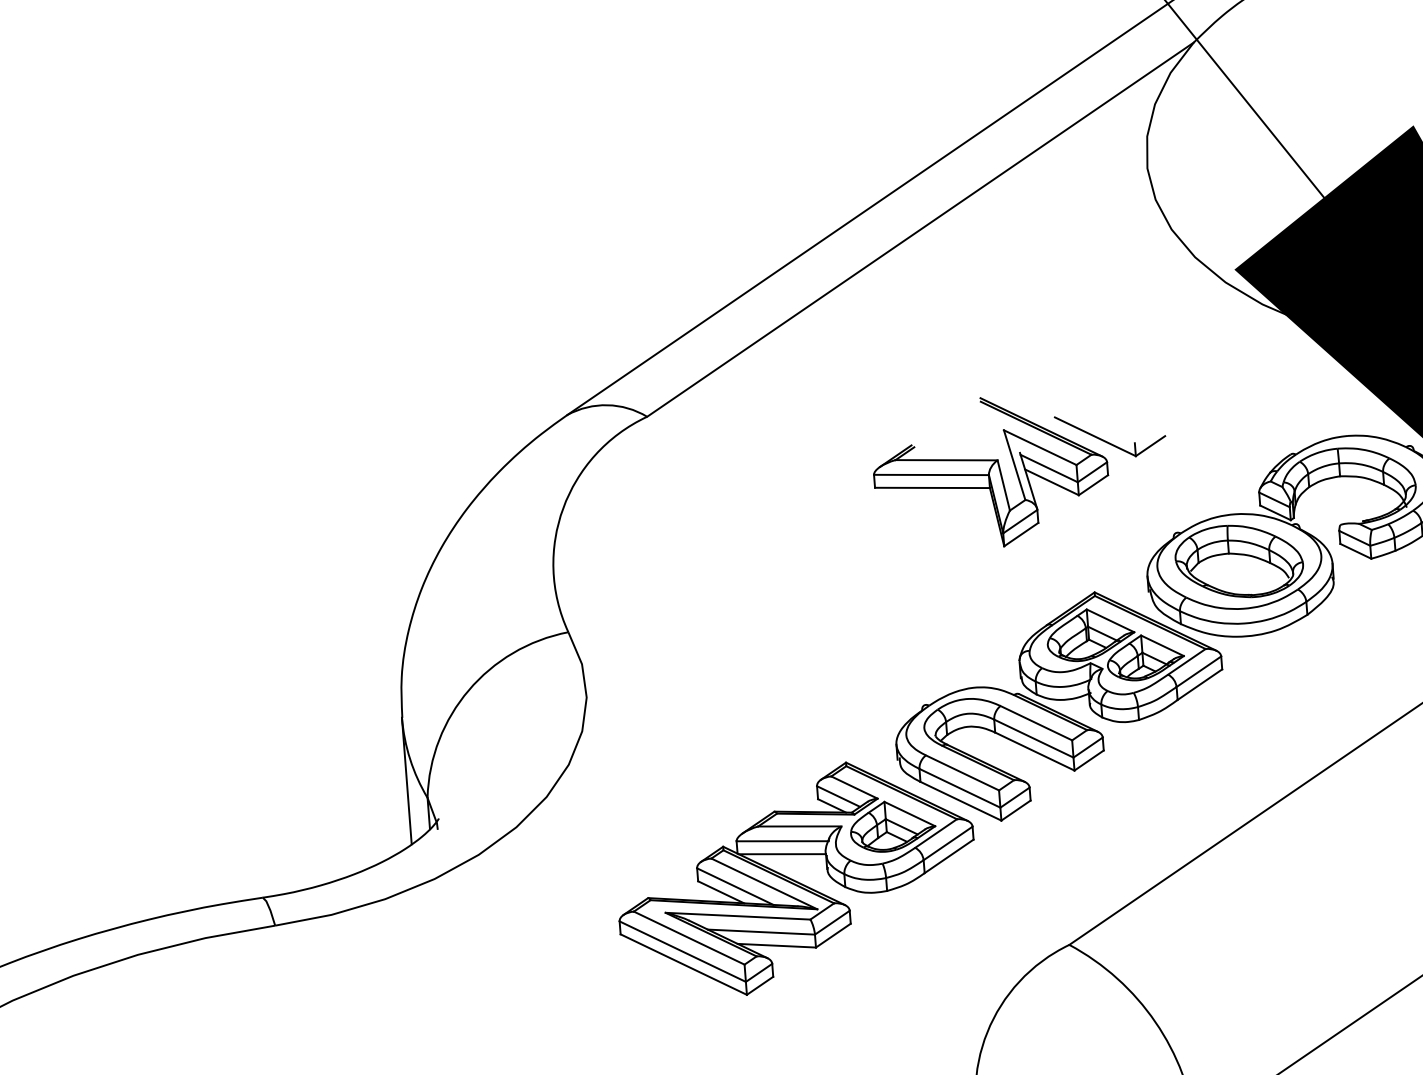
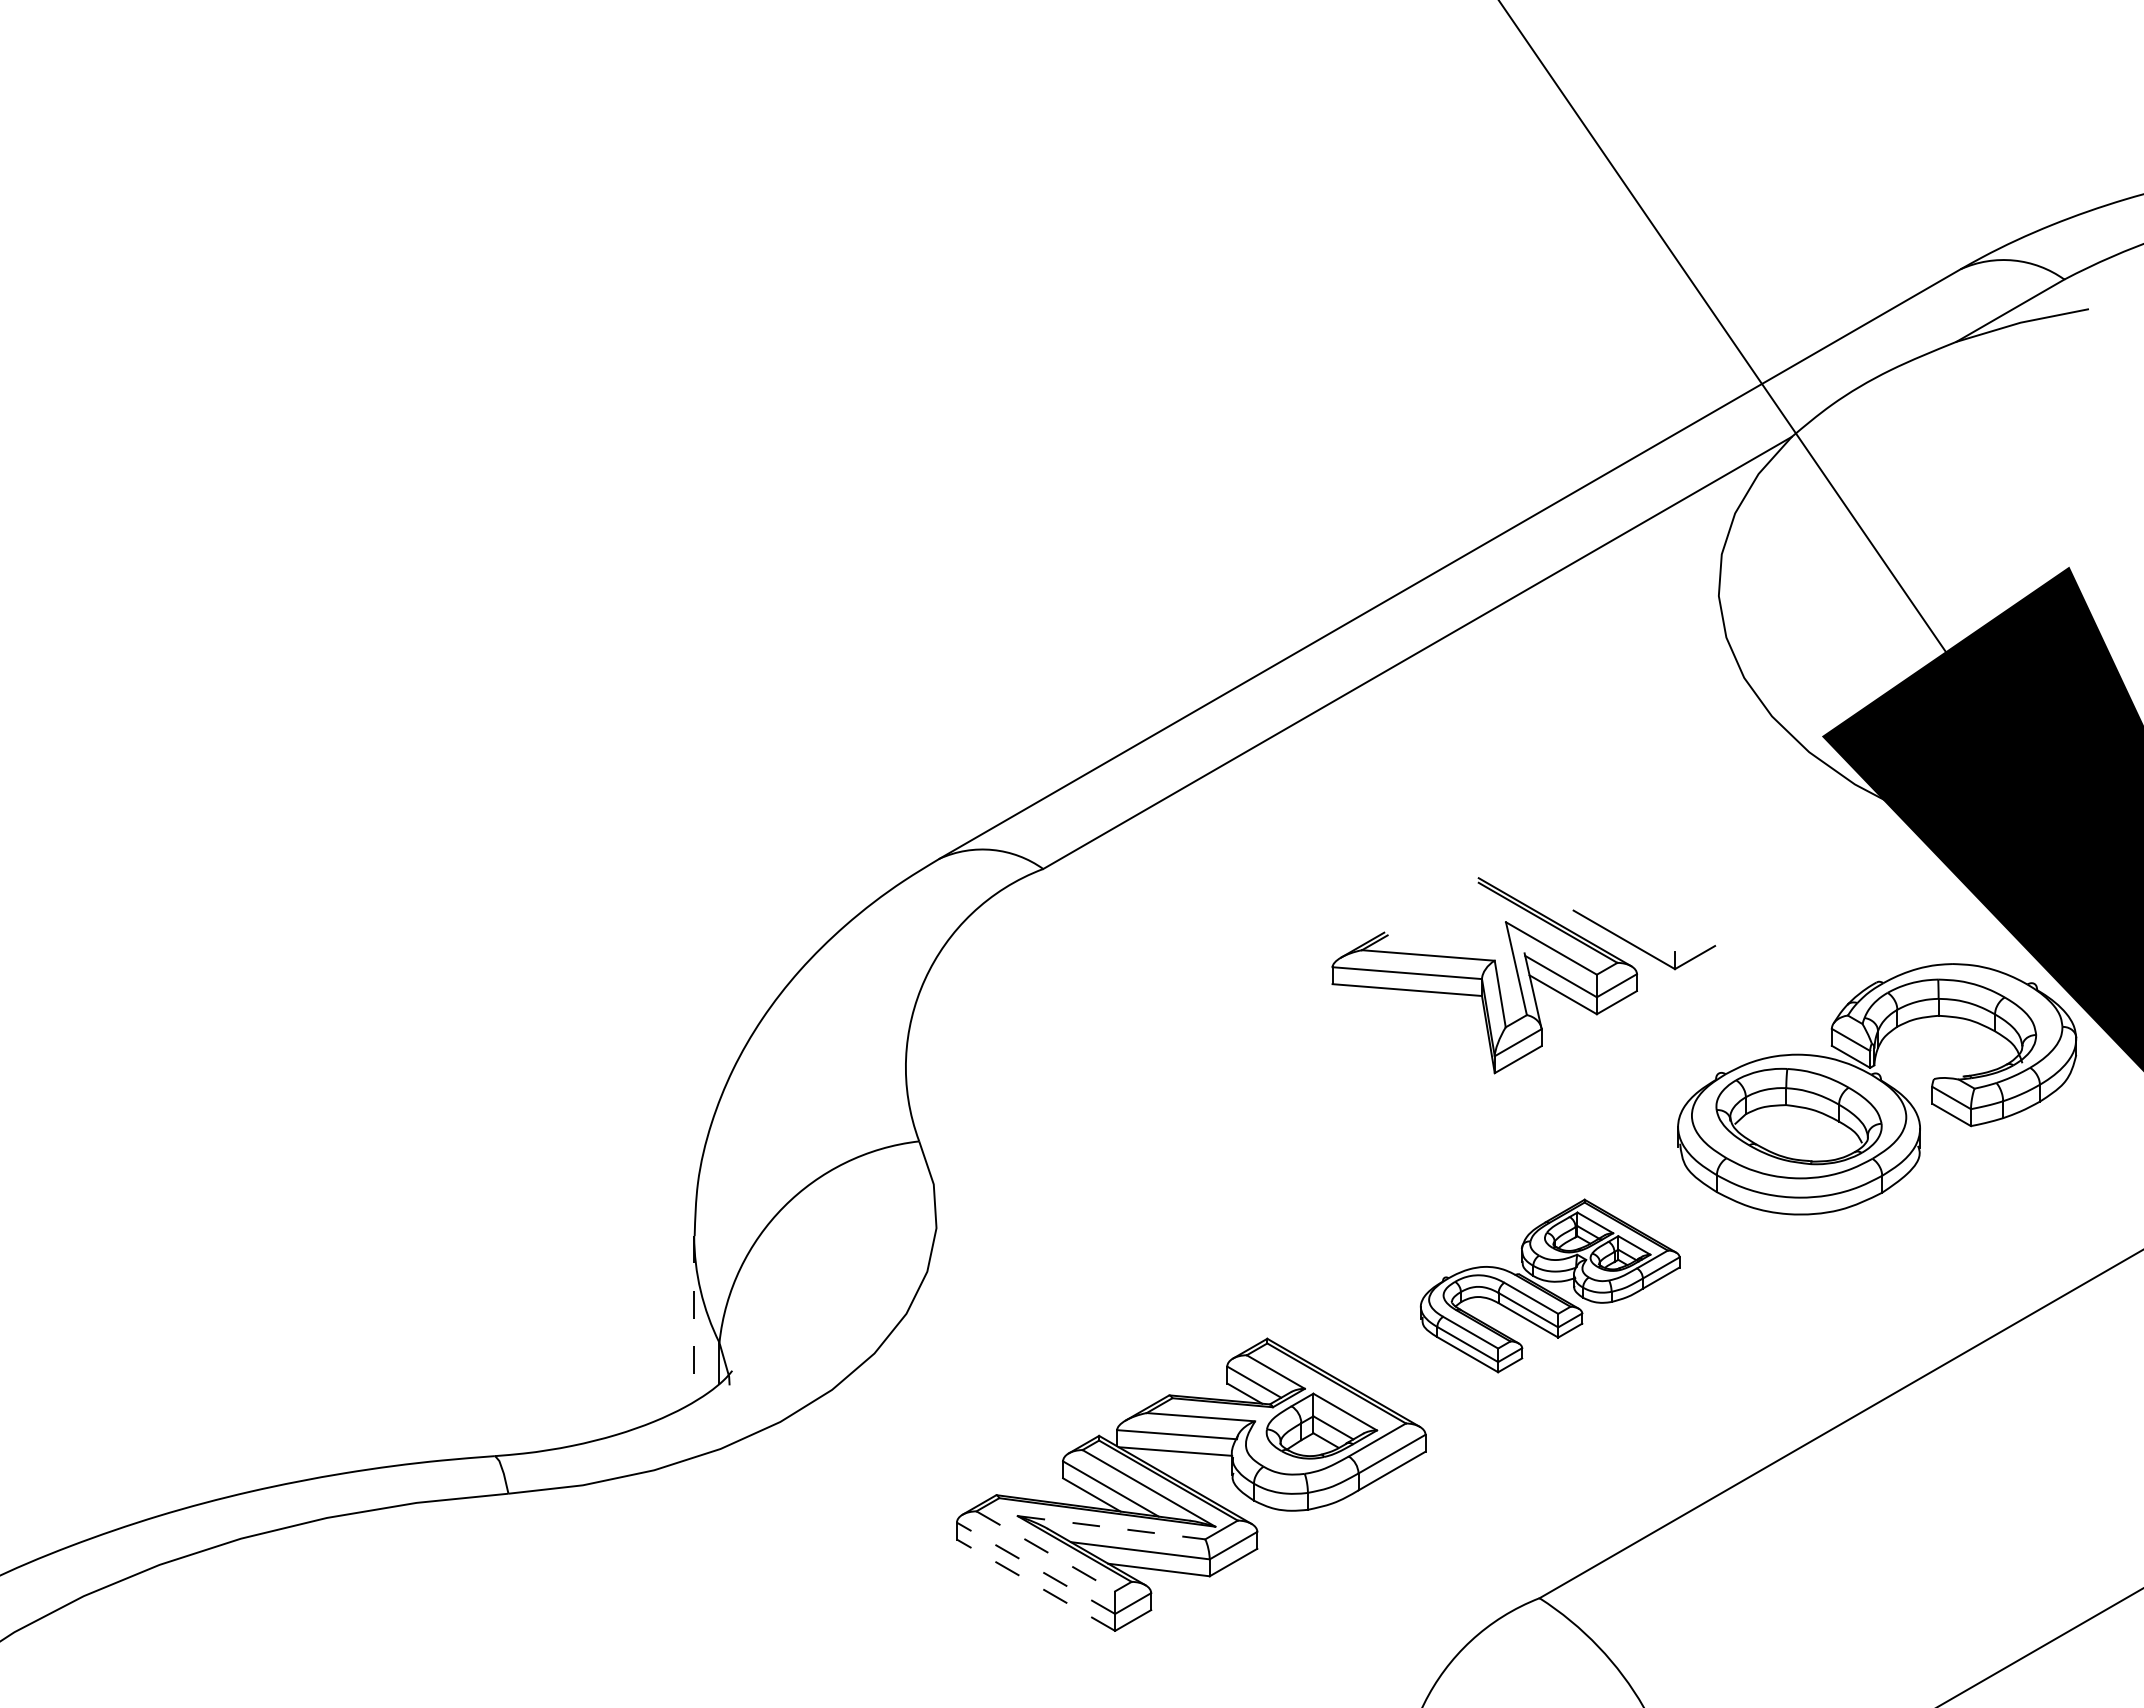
part: (1058, 705) -> (1549, 1285), size x0.6
line: (407, 780) -> (694, 1318), solid -> dashed
line: (738, 916) -> (1111, 1527), solid -> dashed
line: (689, 938) -> (1046, 1551), solid -> dashed
line: (682, 951) -> (1035, 1568), solid -> dashed
line: (683, 964) -> (1035, 1584), solid -> dashed

